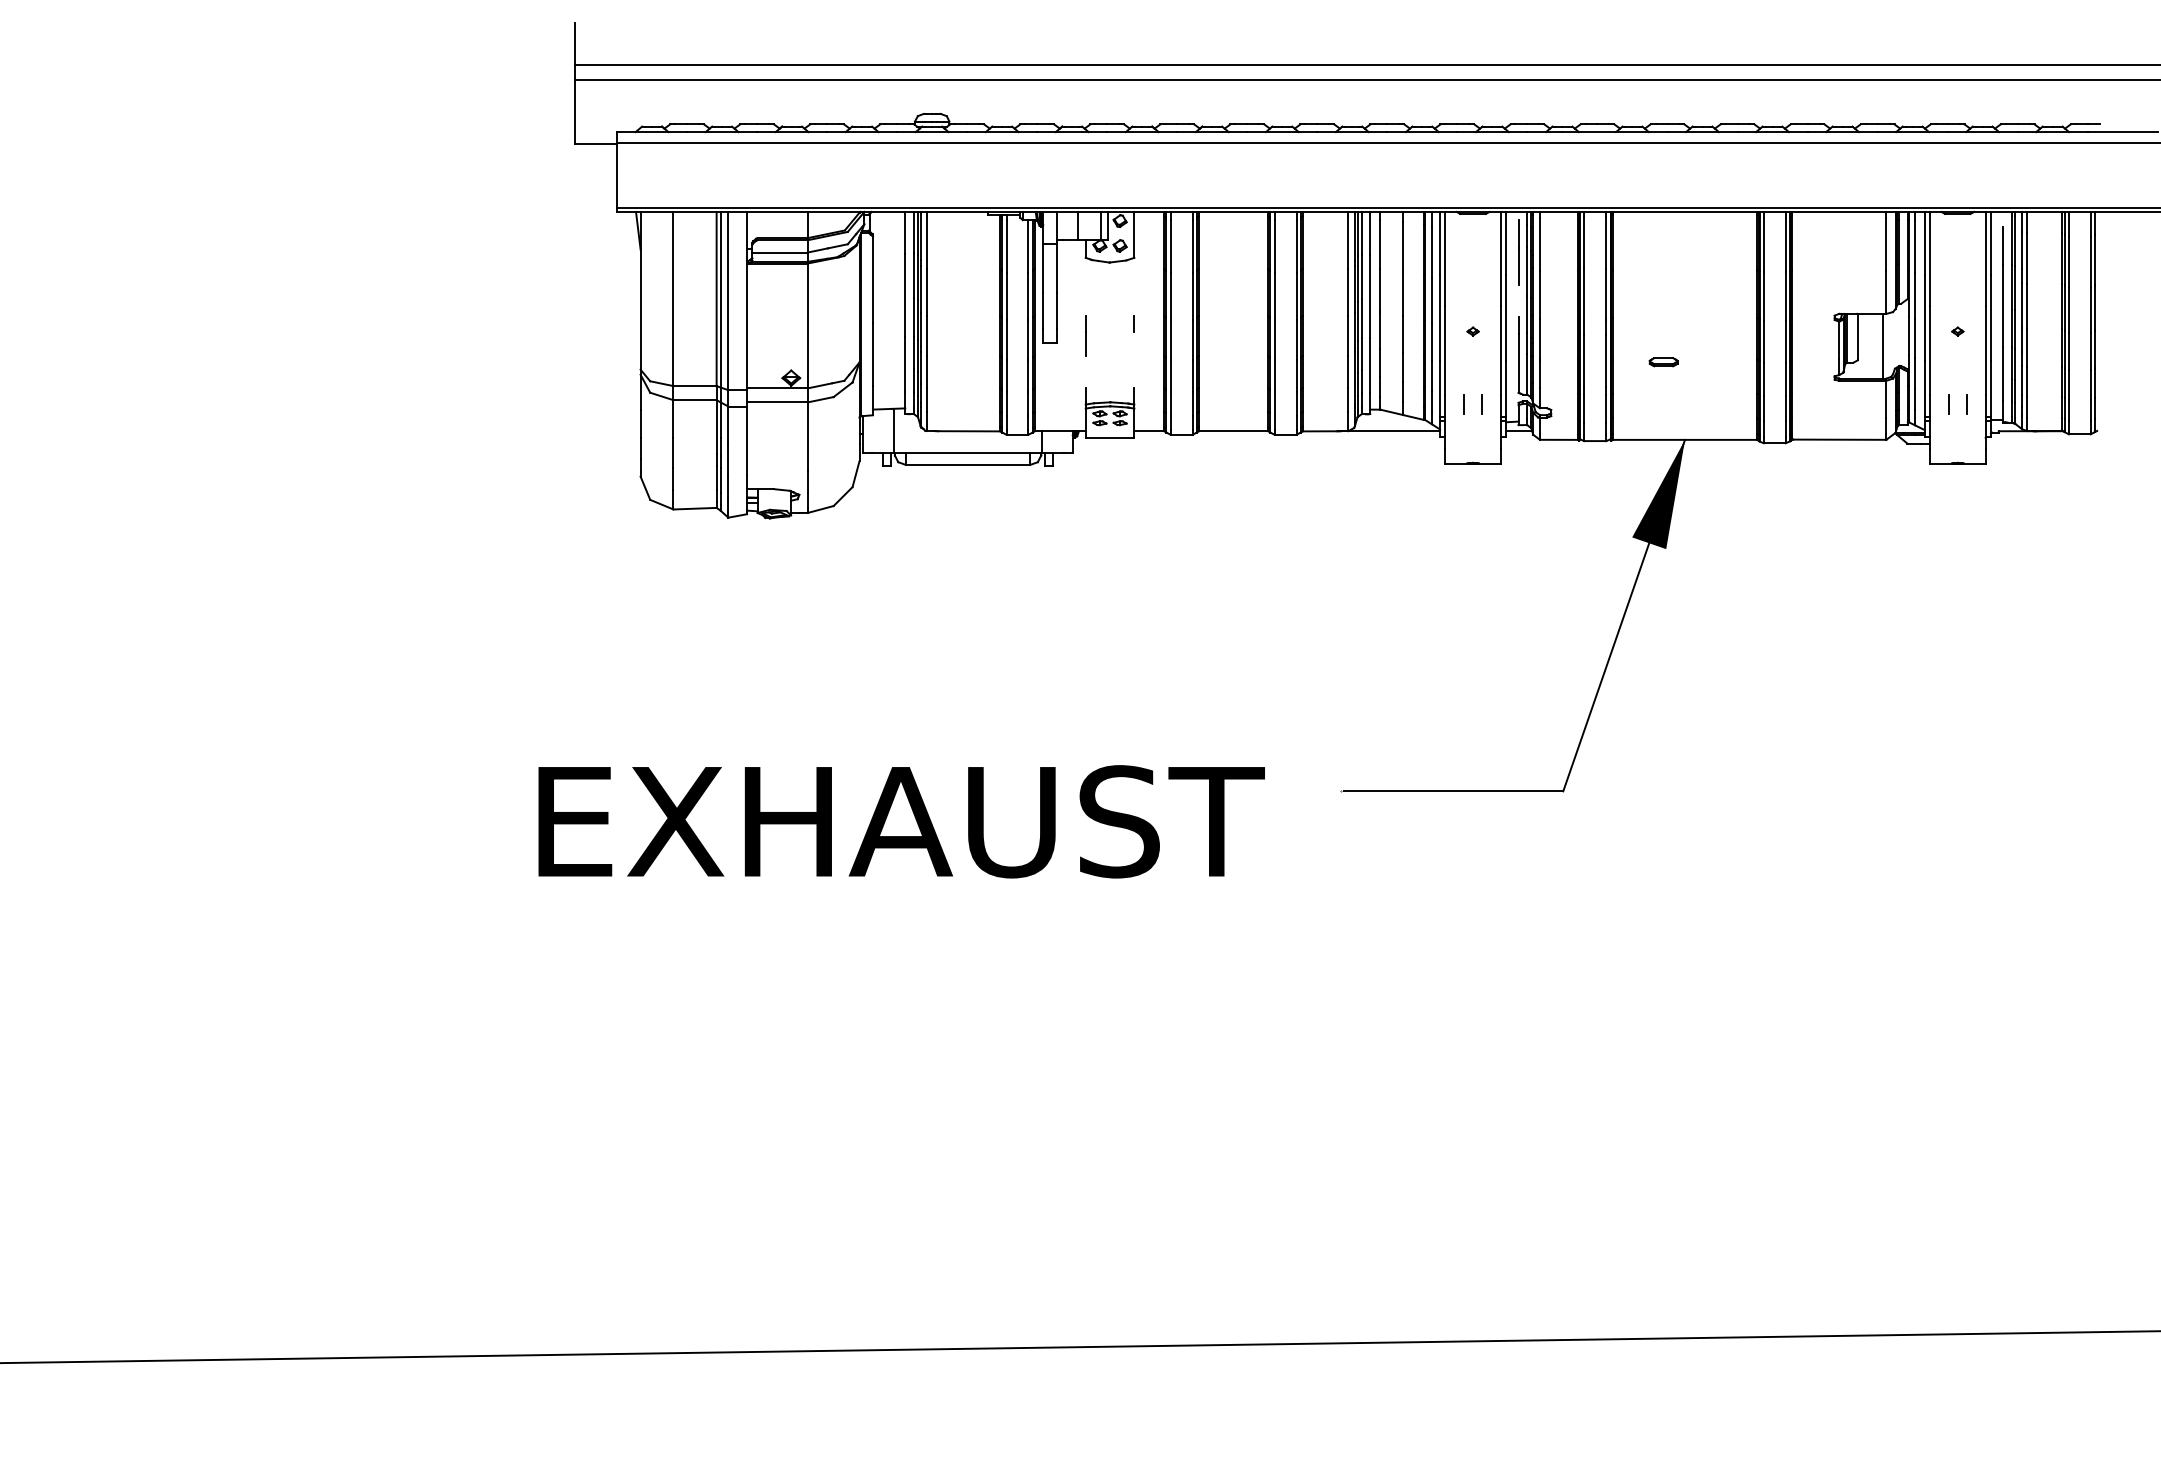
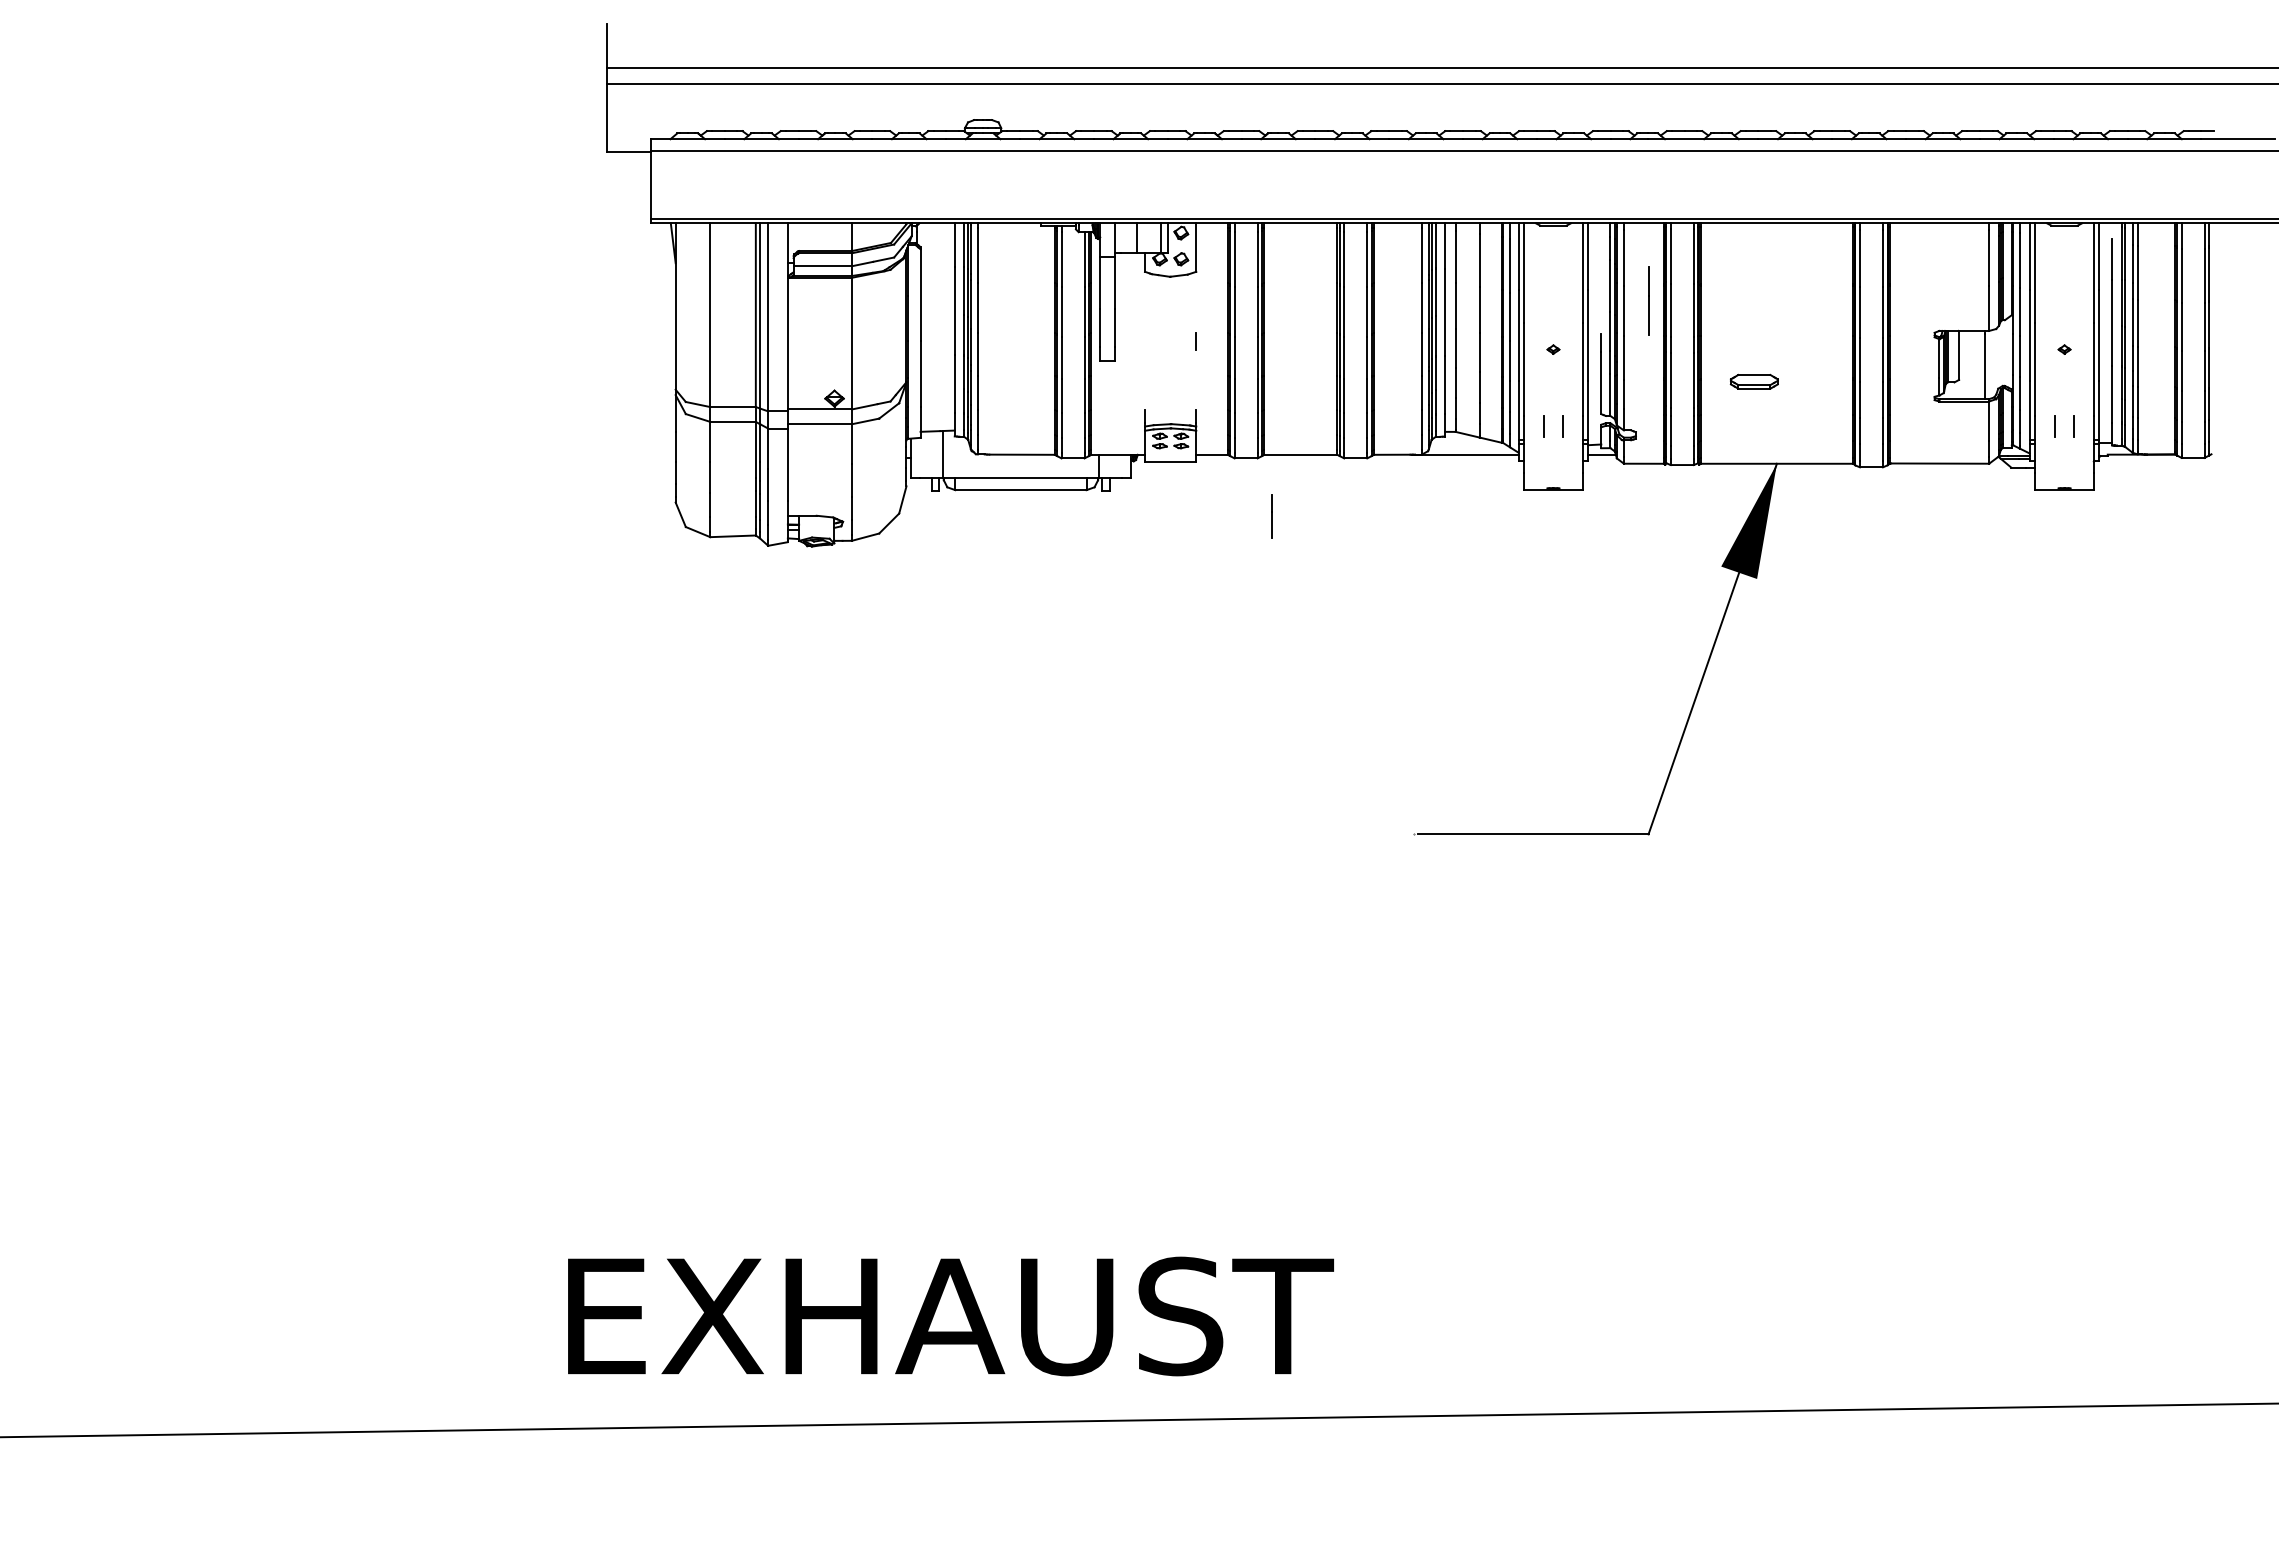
line: (1517, 251) -> (1648, 300), moved
line: (1085, 336) -> (1271, 516), moved
part: (1663, 361) -> (1754, 381), size x1.6
text: (901, 821) -> (950, 1316), moved

